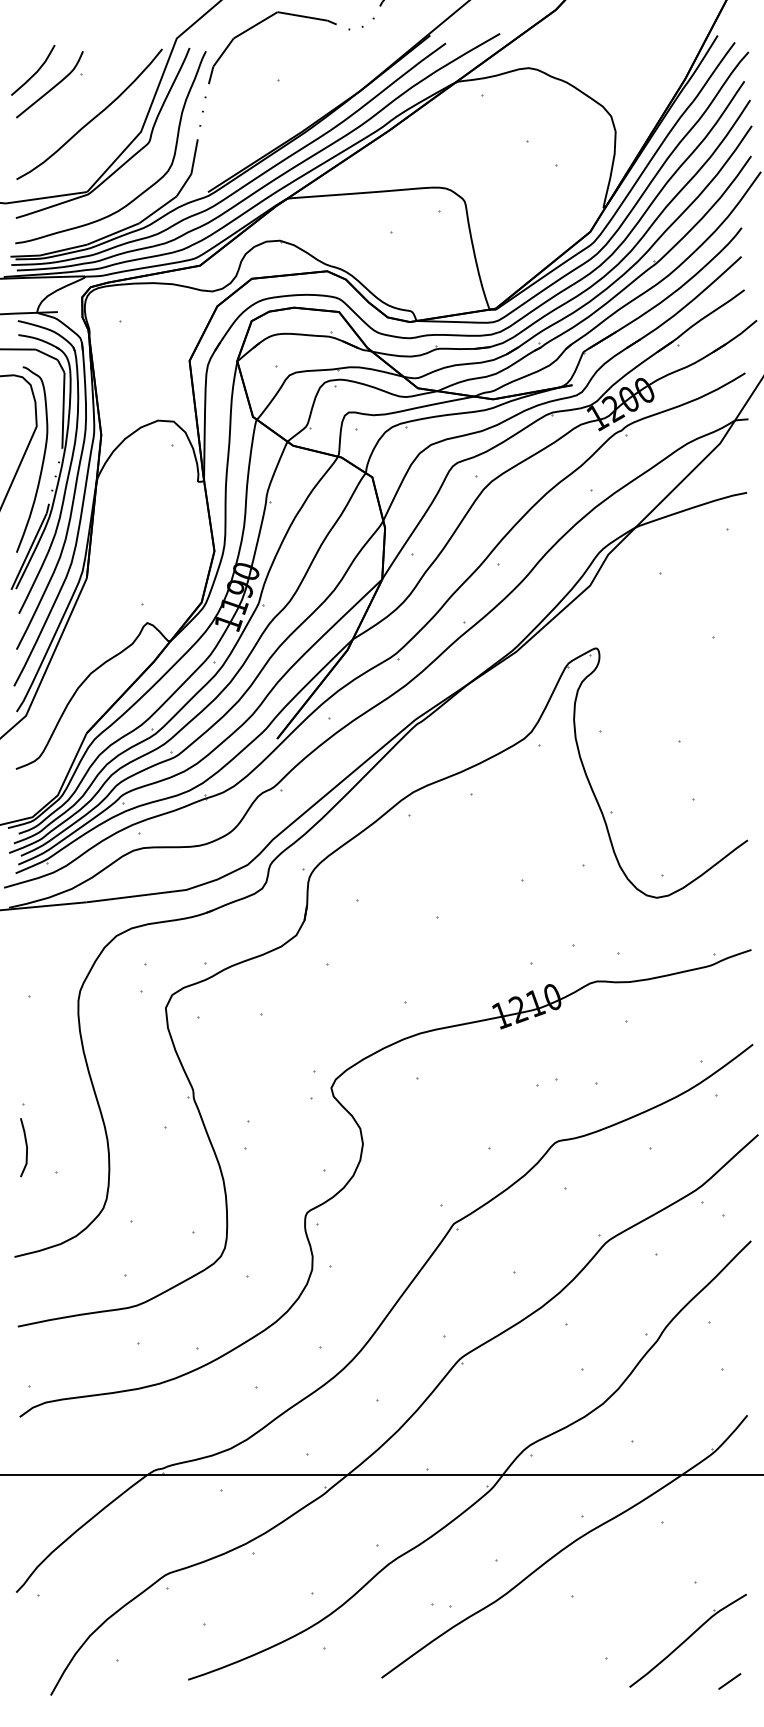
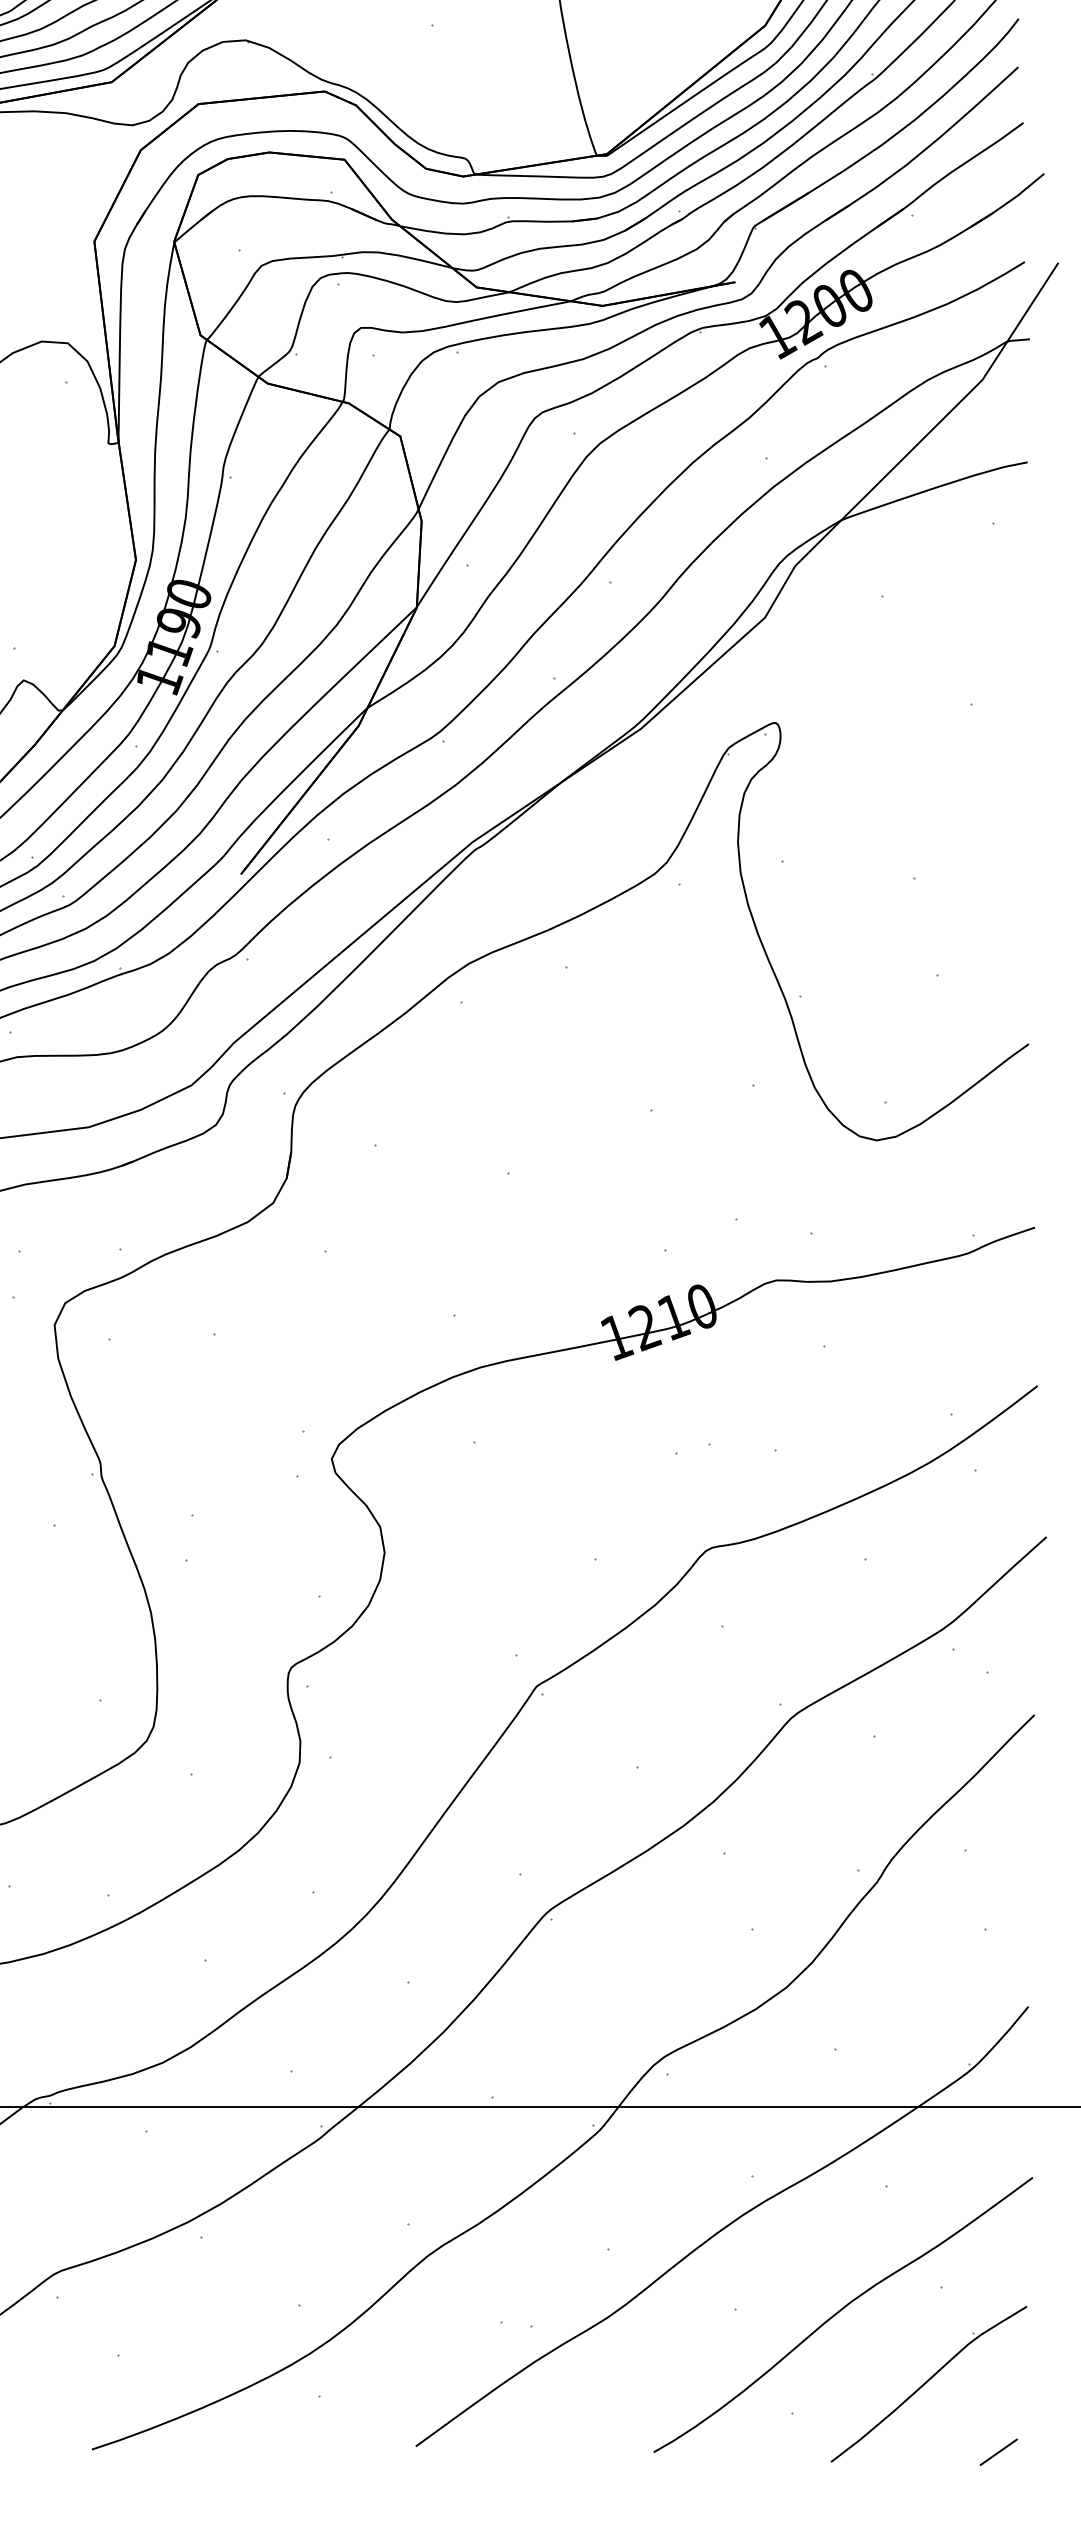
curve: (635, 1597) -> (840, 2311), added

